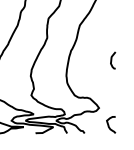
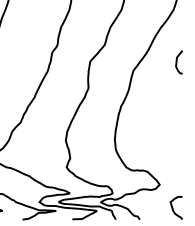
curve: (111, 60) -> (177, 62), moved

